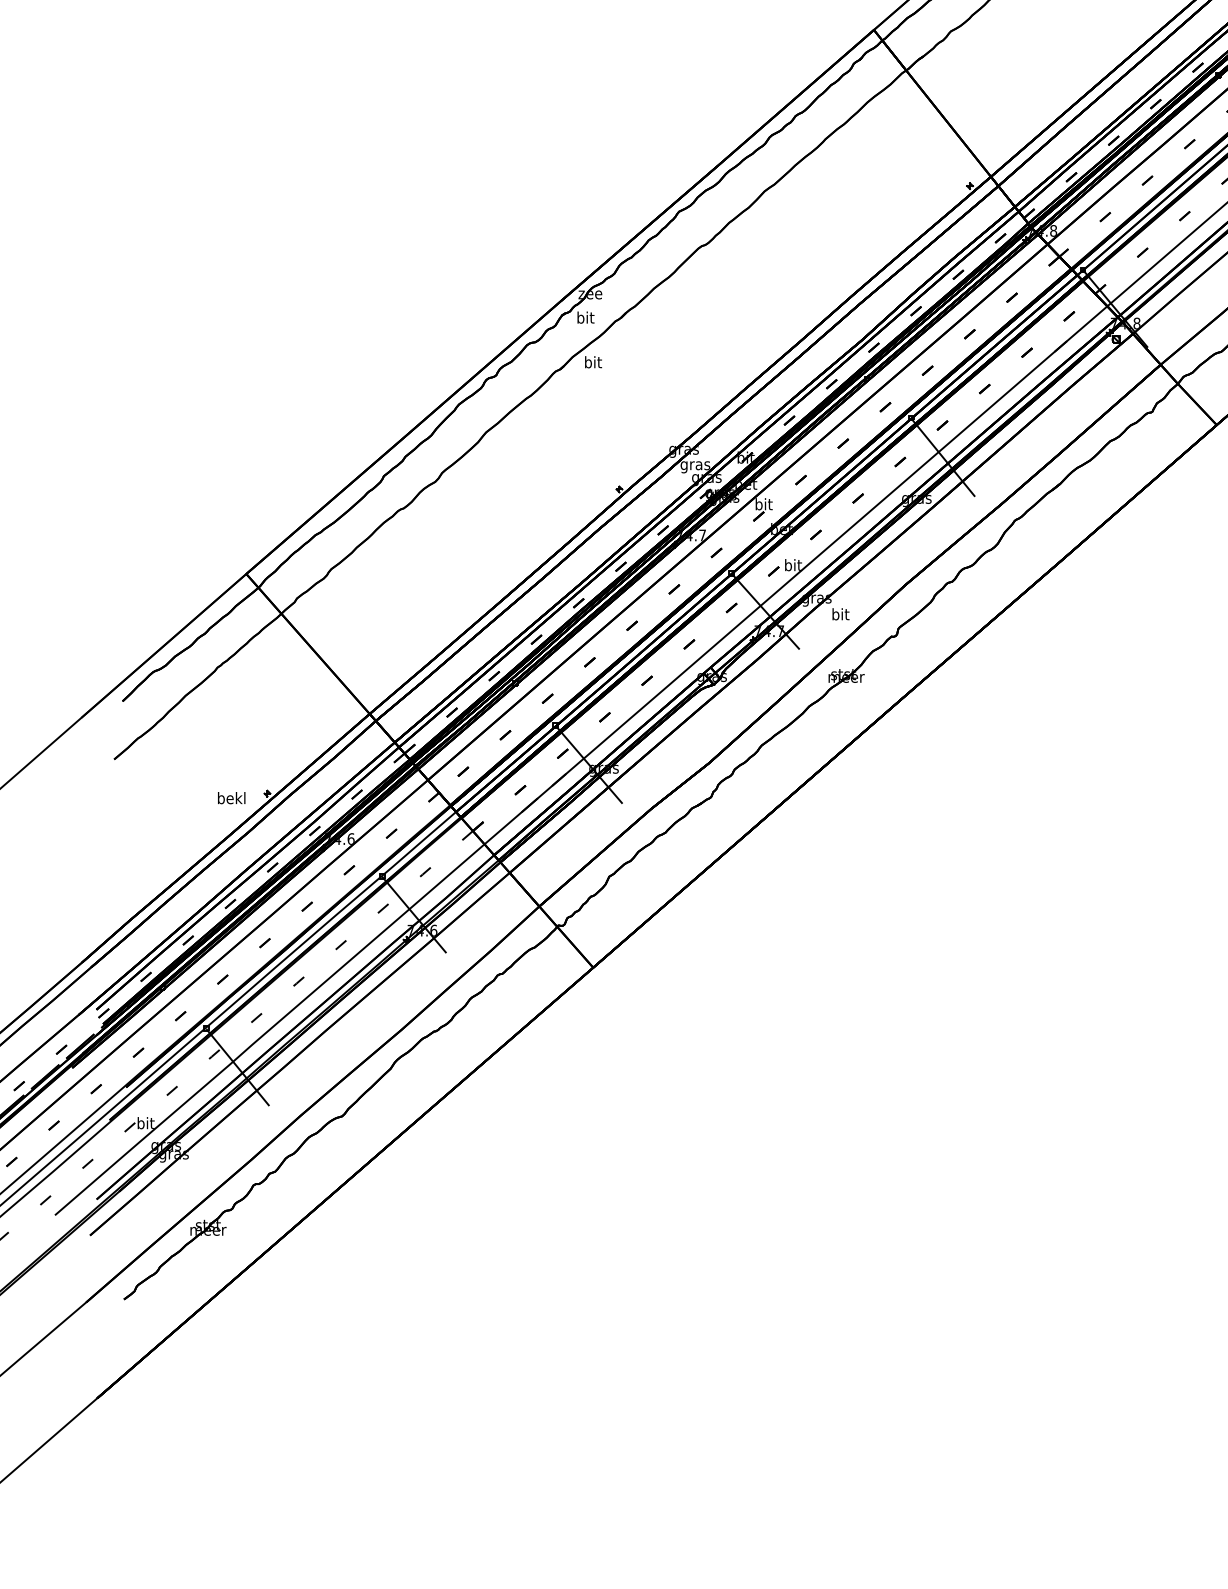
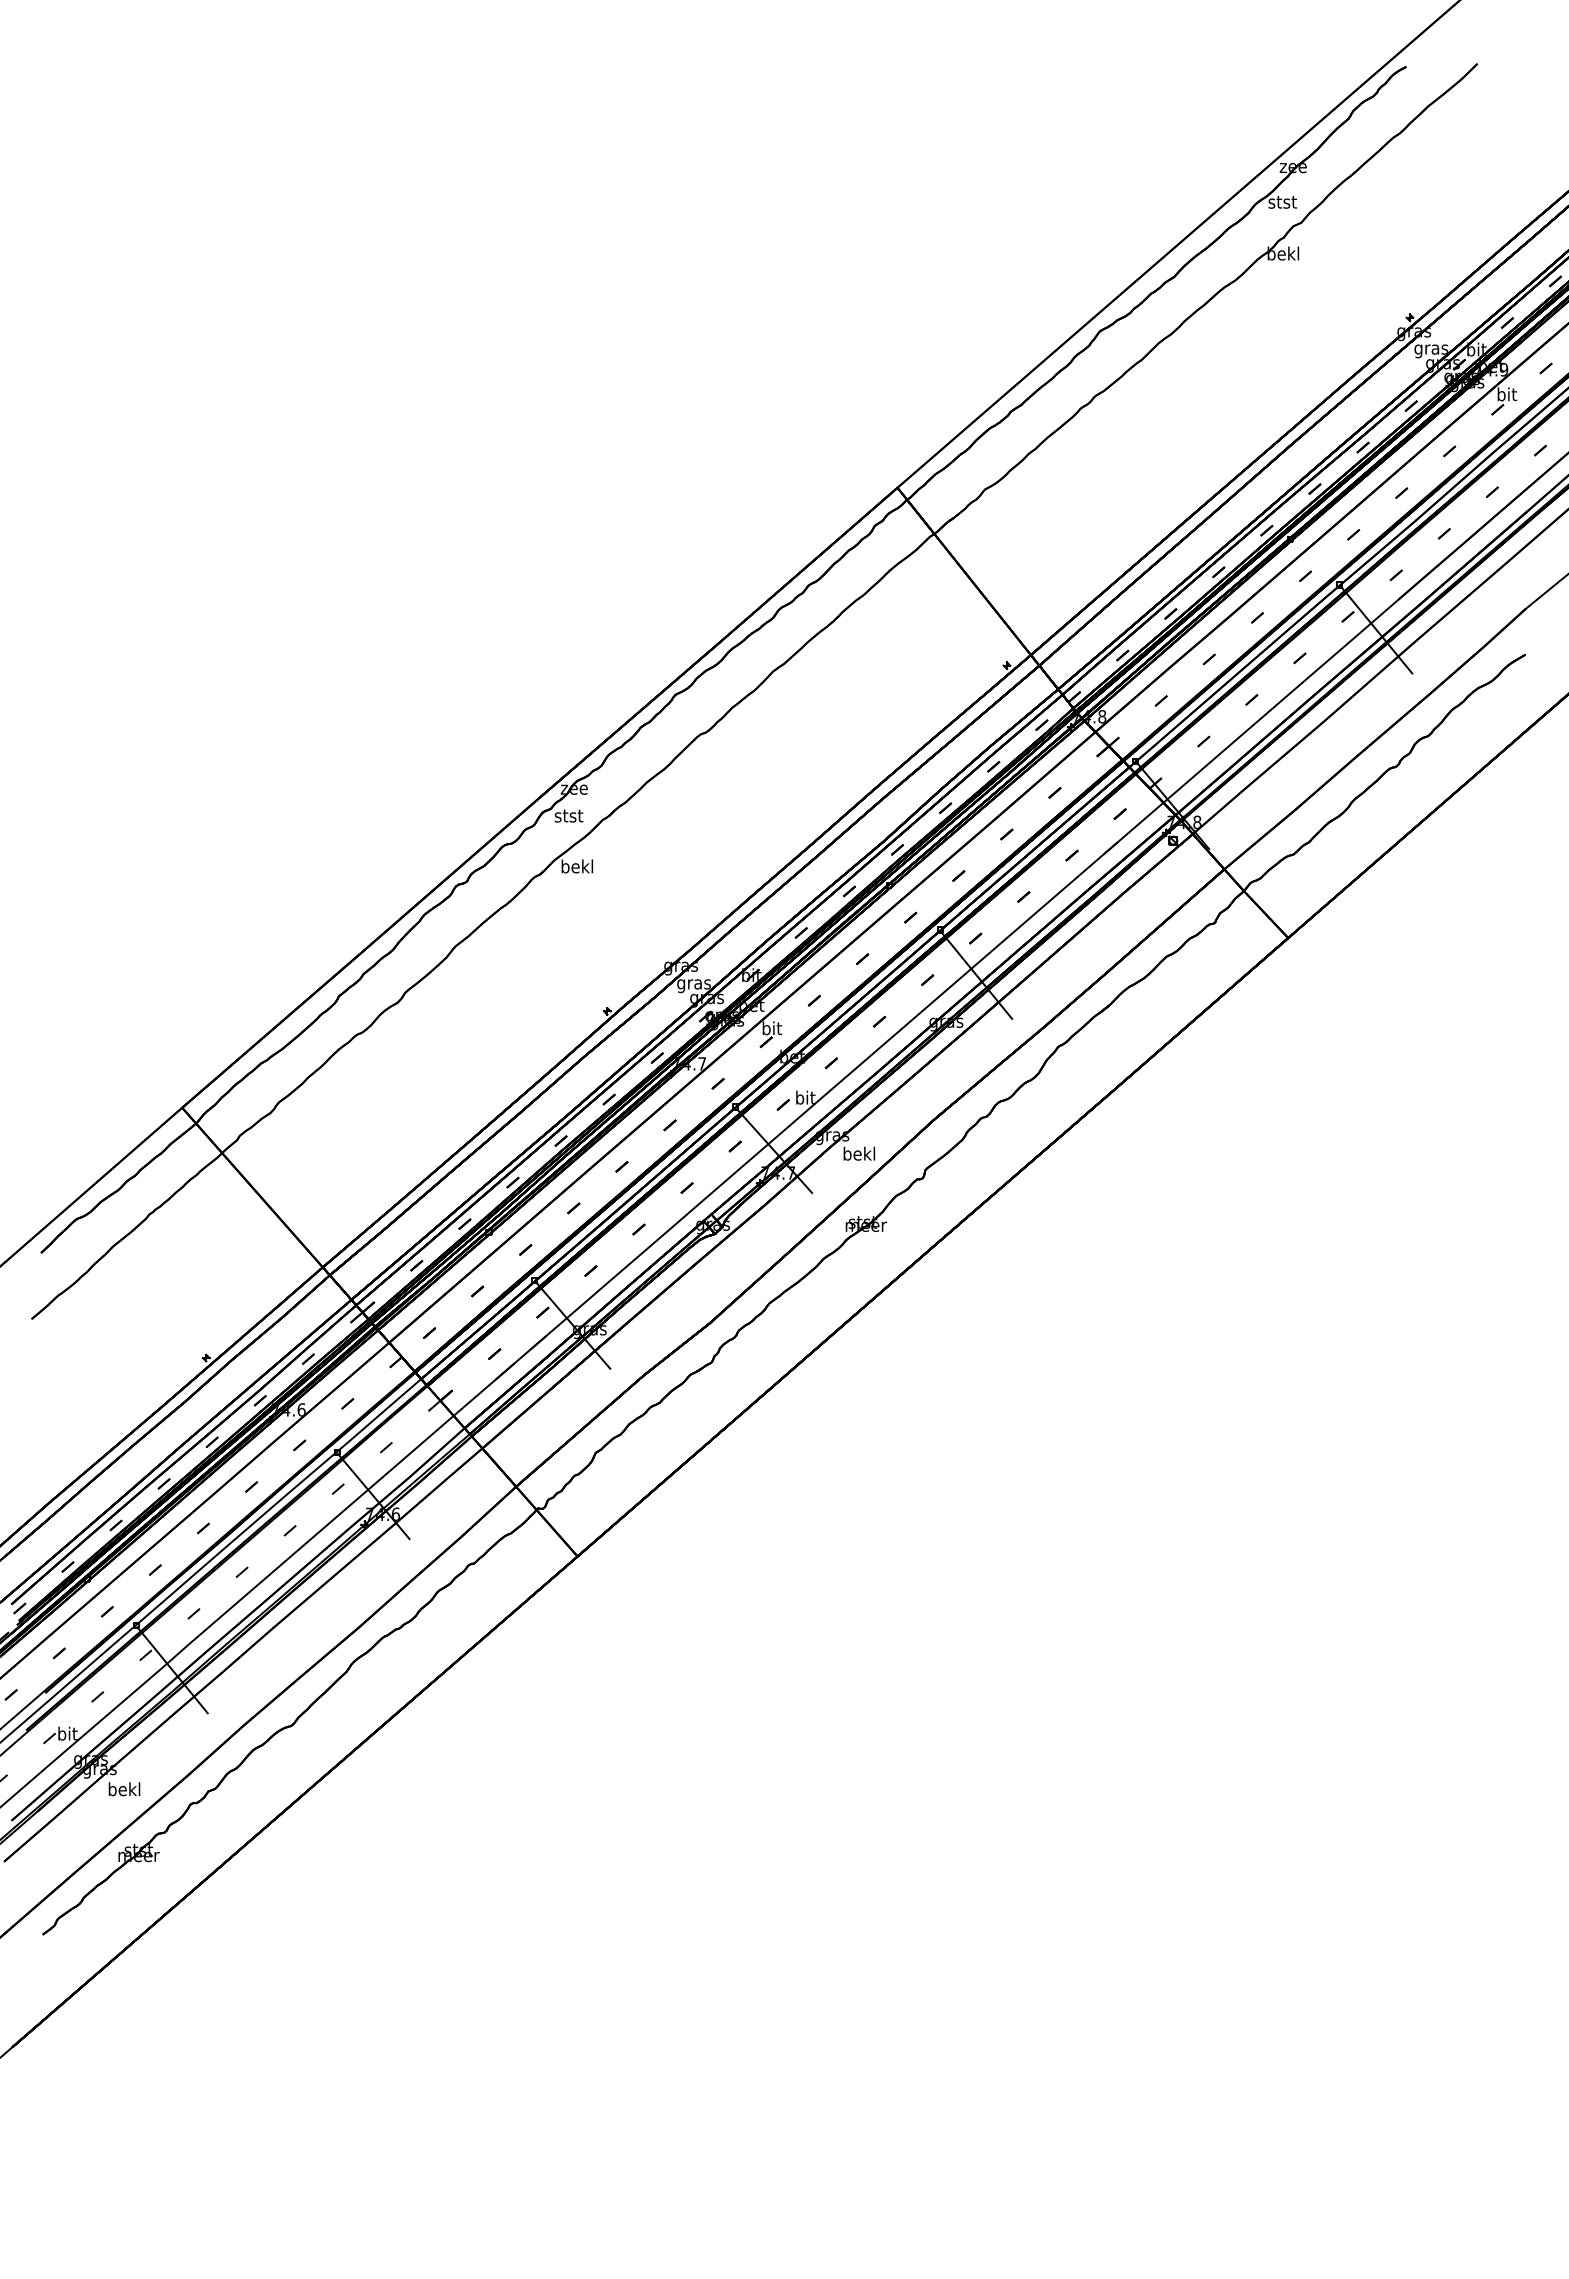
text: (585, 317) -> (568, 815), bit -> stst
text: (593, 362) -> (577, 866), bit -> bekl
text: (840, 614) -> (859, 1153), bit -> bekl
text: (231, 798) -> (124, 1789), moved

